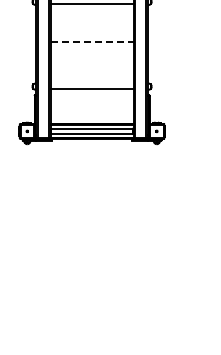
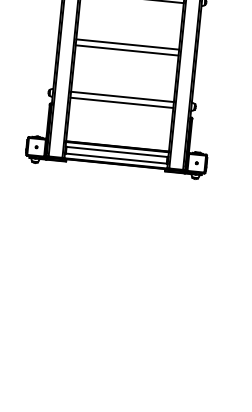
line: (92, 41) -> (128, 44), dashed -> solid
line: (91, 46) -> (126, 50), added
line: (91, 84) -> (121, 97), added

